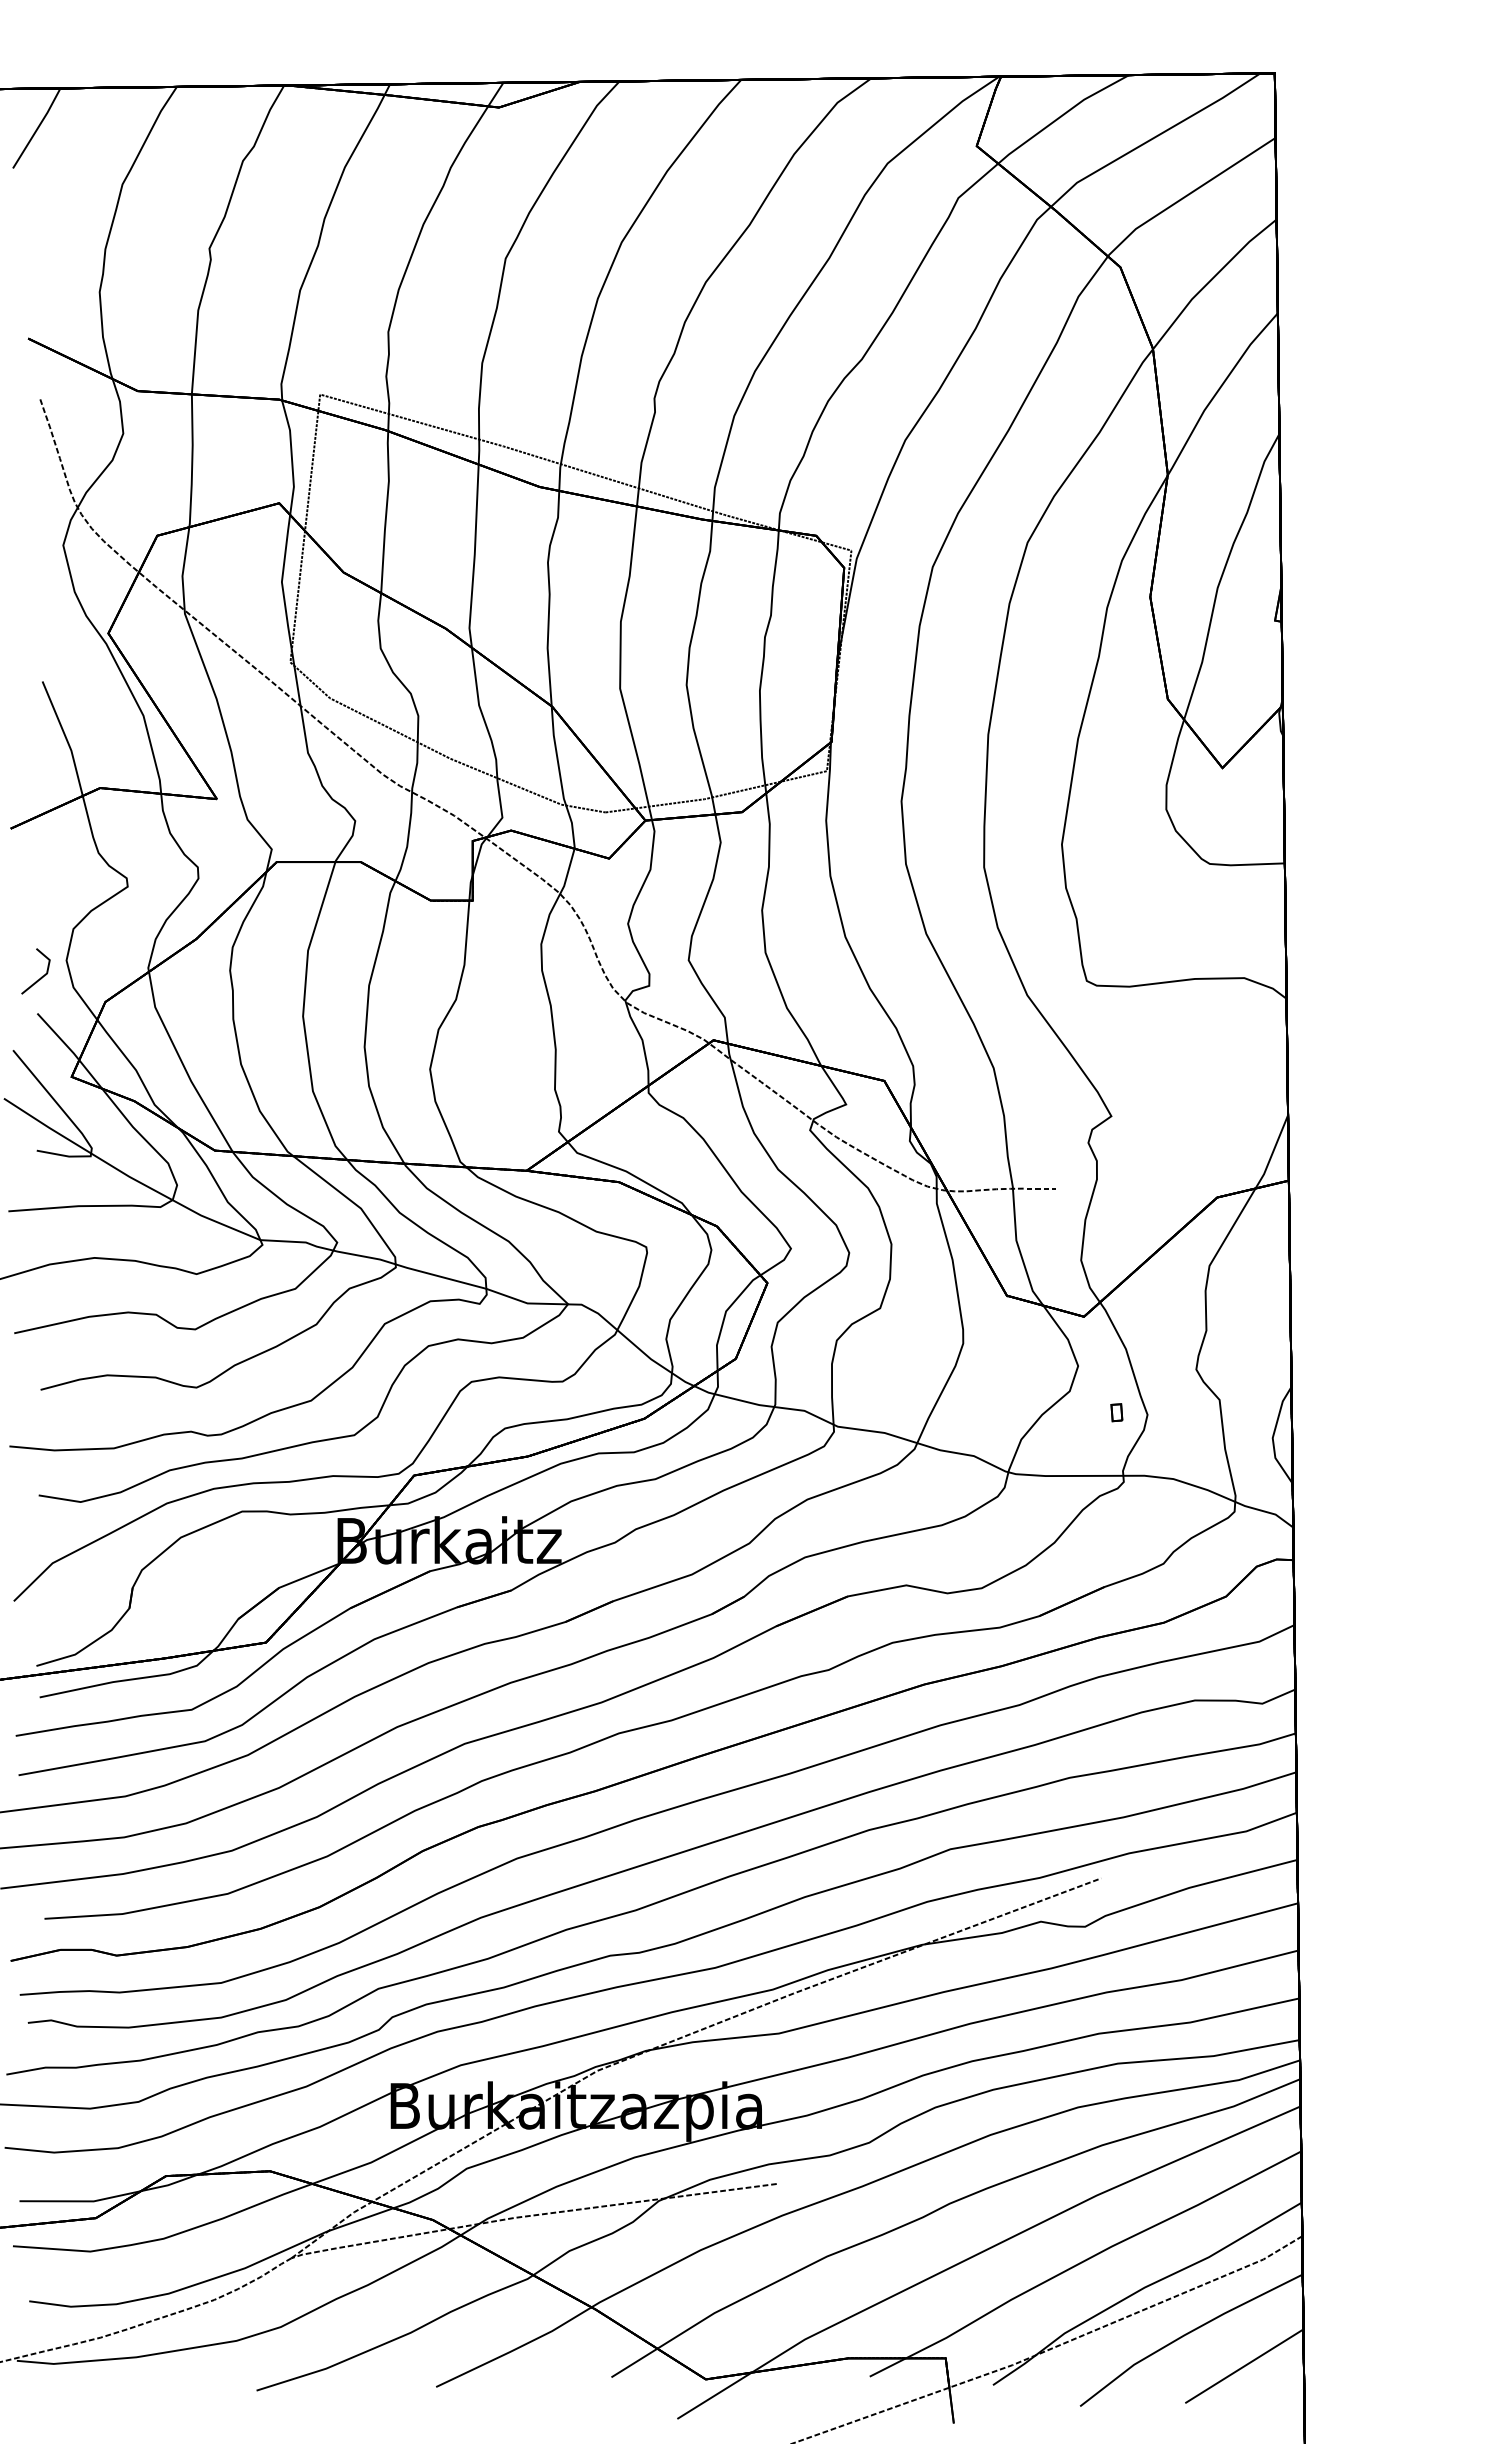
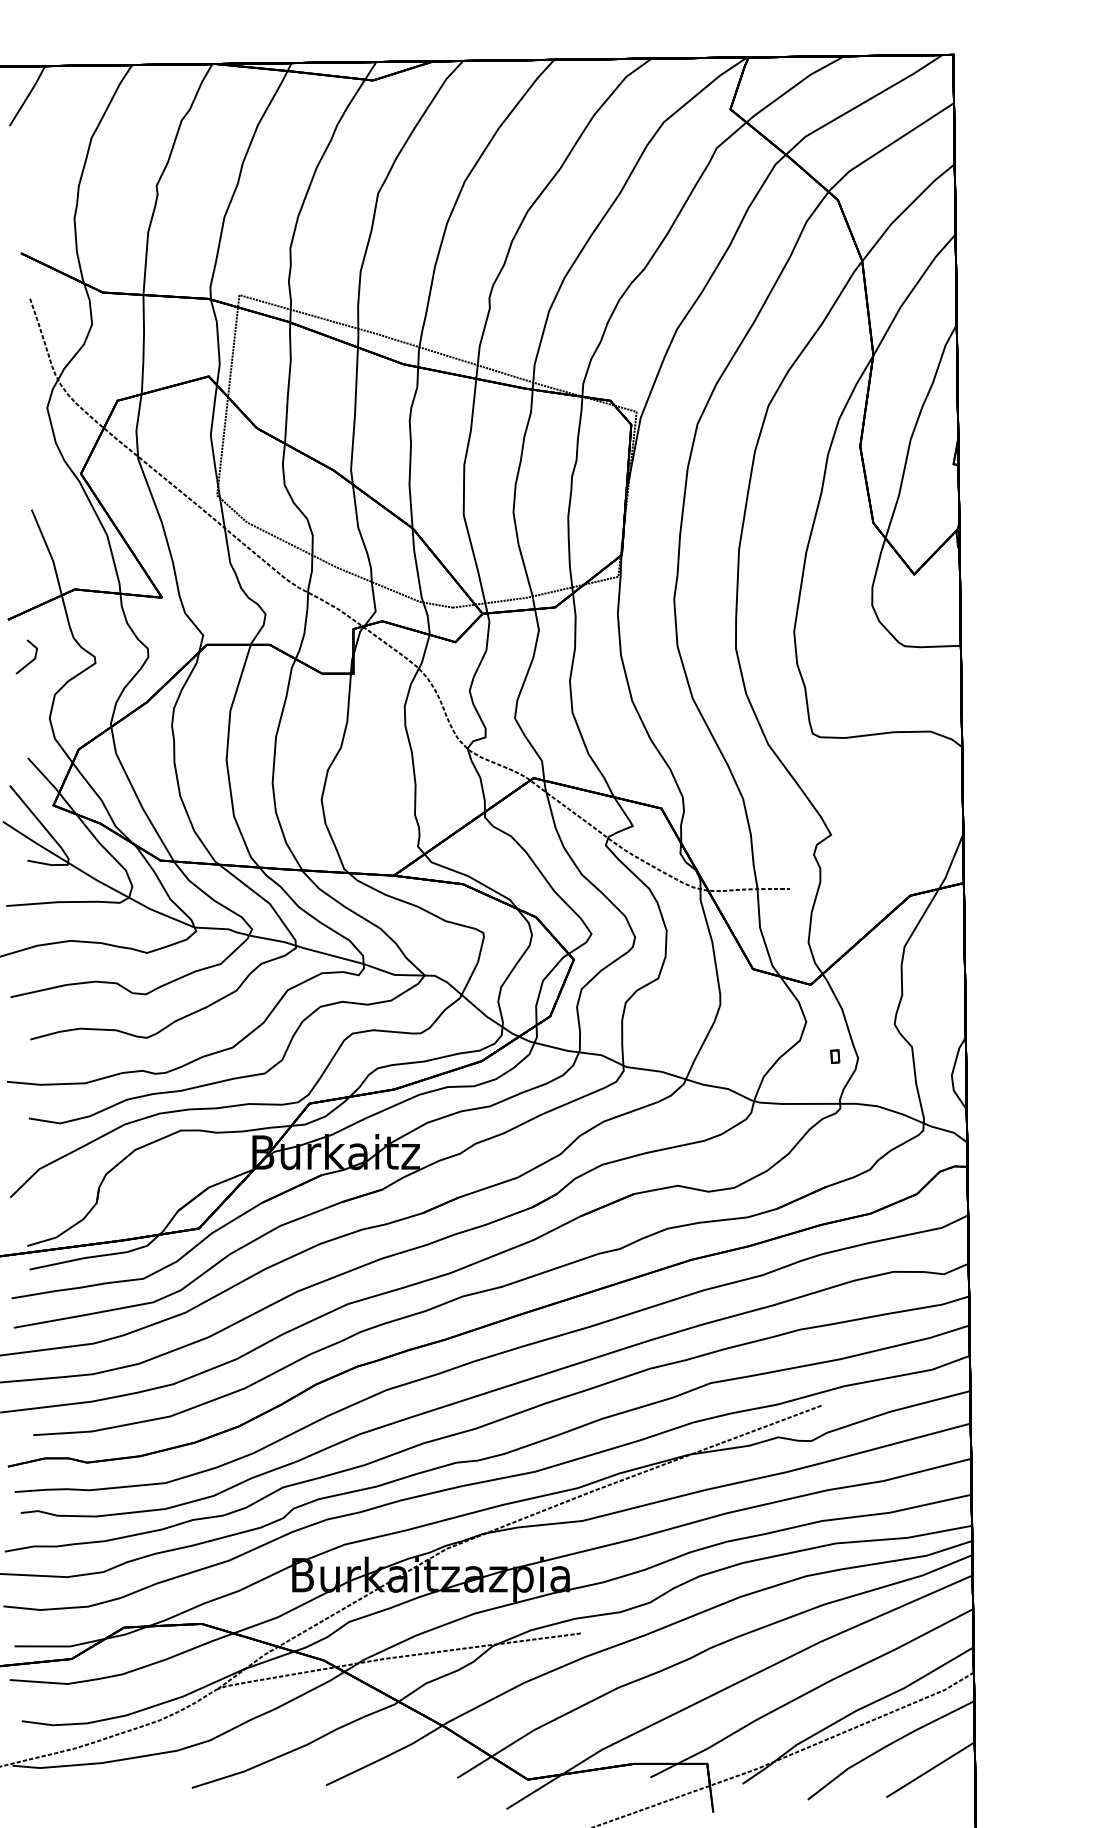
line: (41, 976) -> (30, 660), moved

